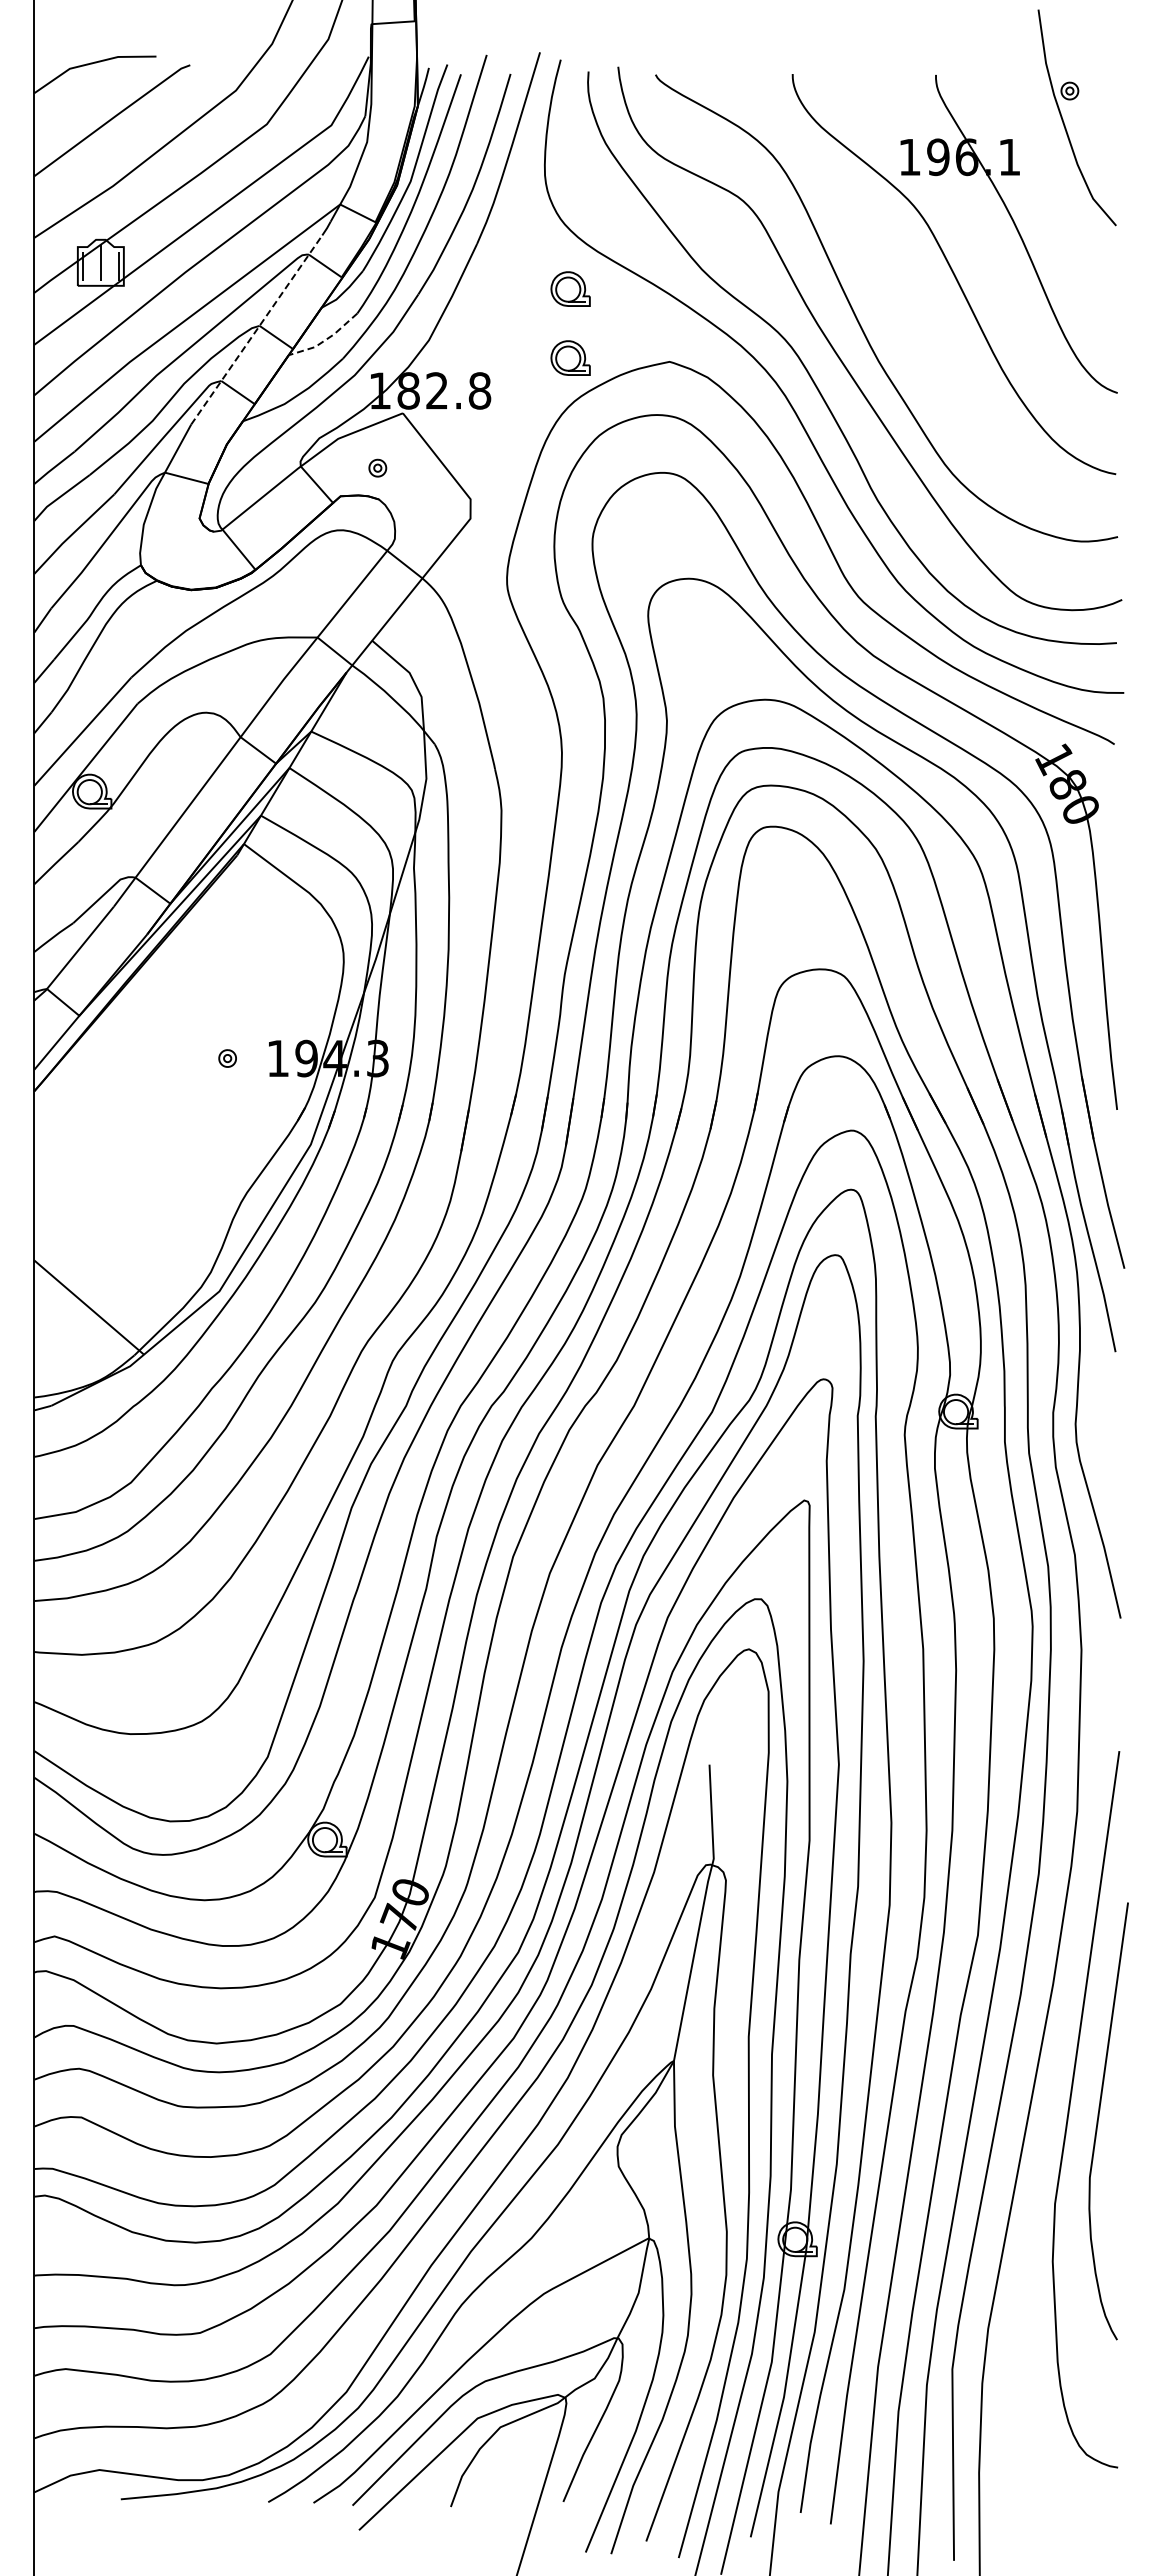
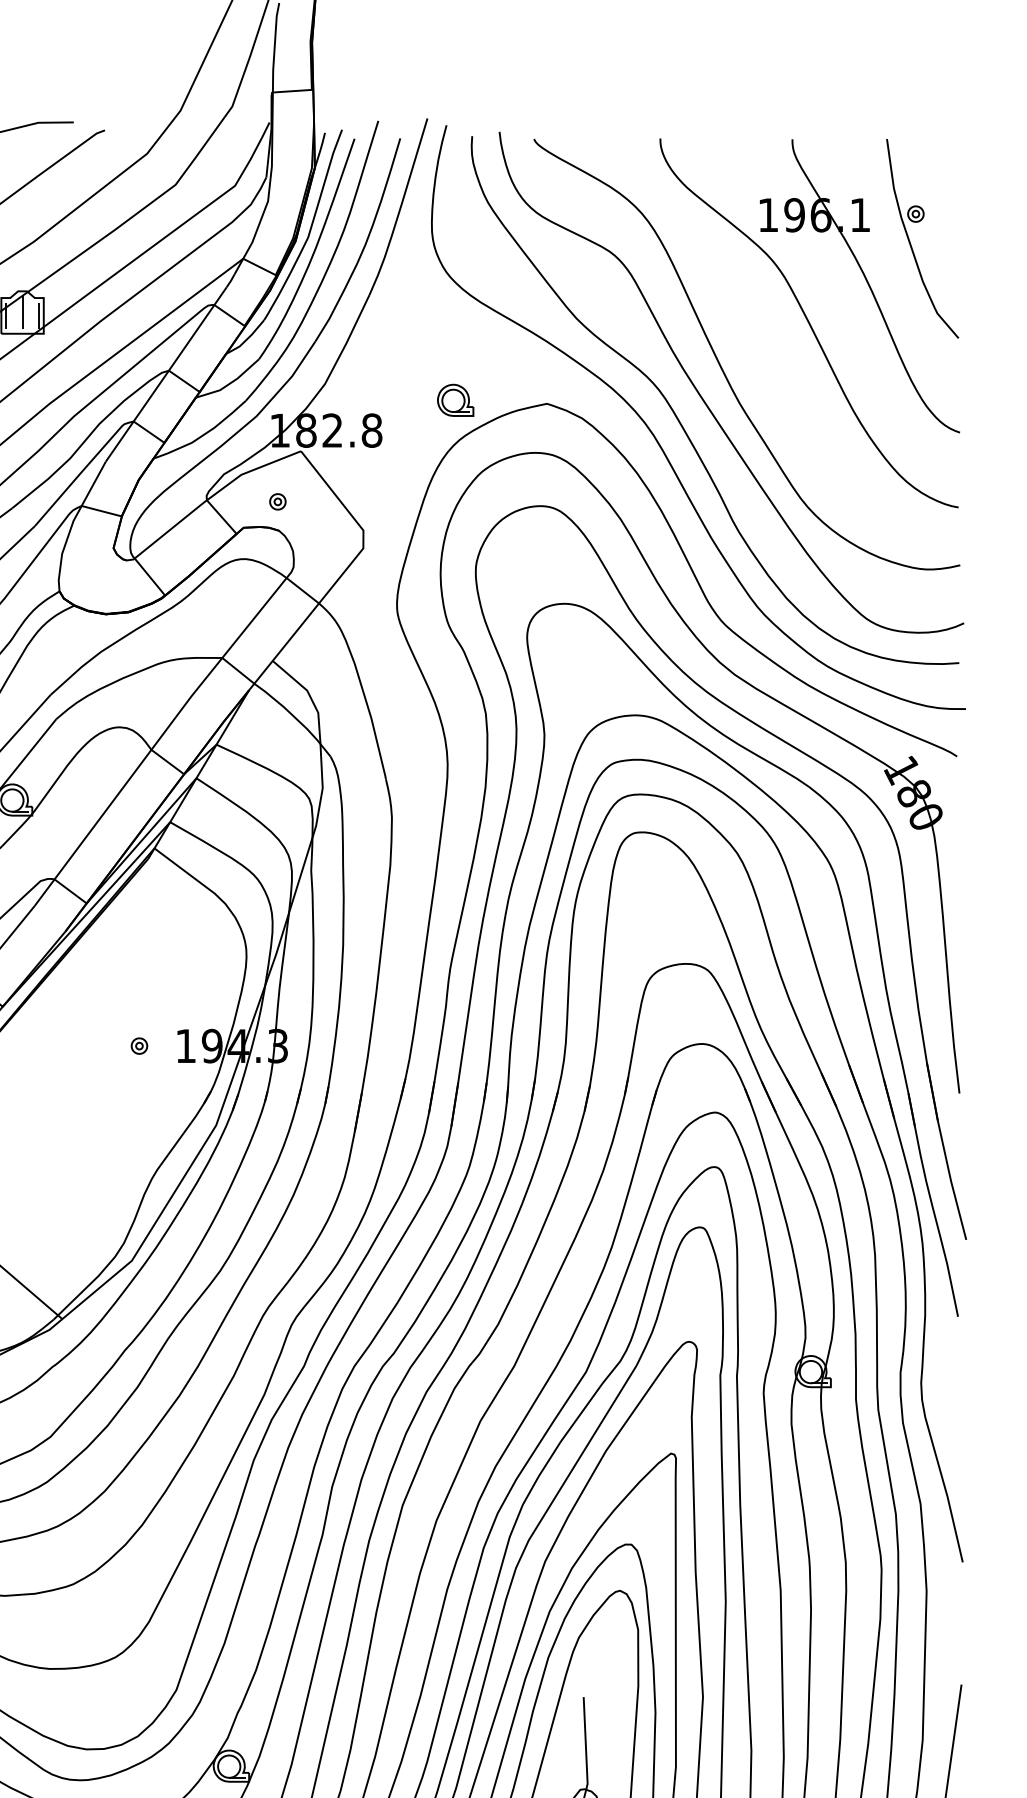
part: (1064, 122) -> (910, 243), moved
part: (570, 288) -> (455, 336), removed
line: (257, 329) -> (166, 374), dashed -> solid
line: (325, 339) -> (229, 383), dashed -> solid

